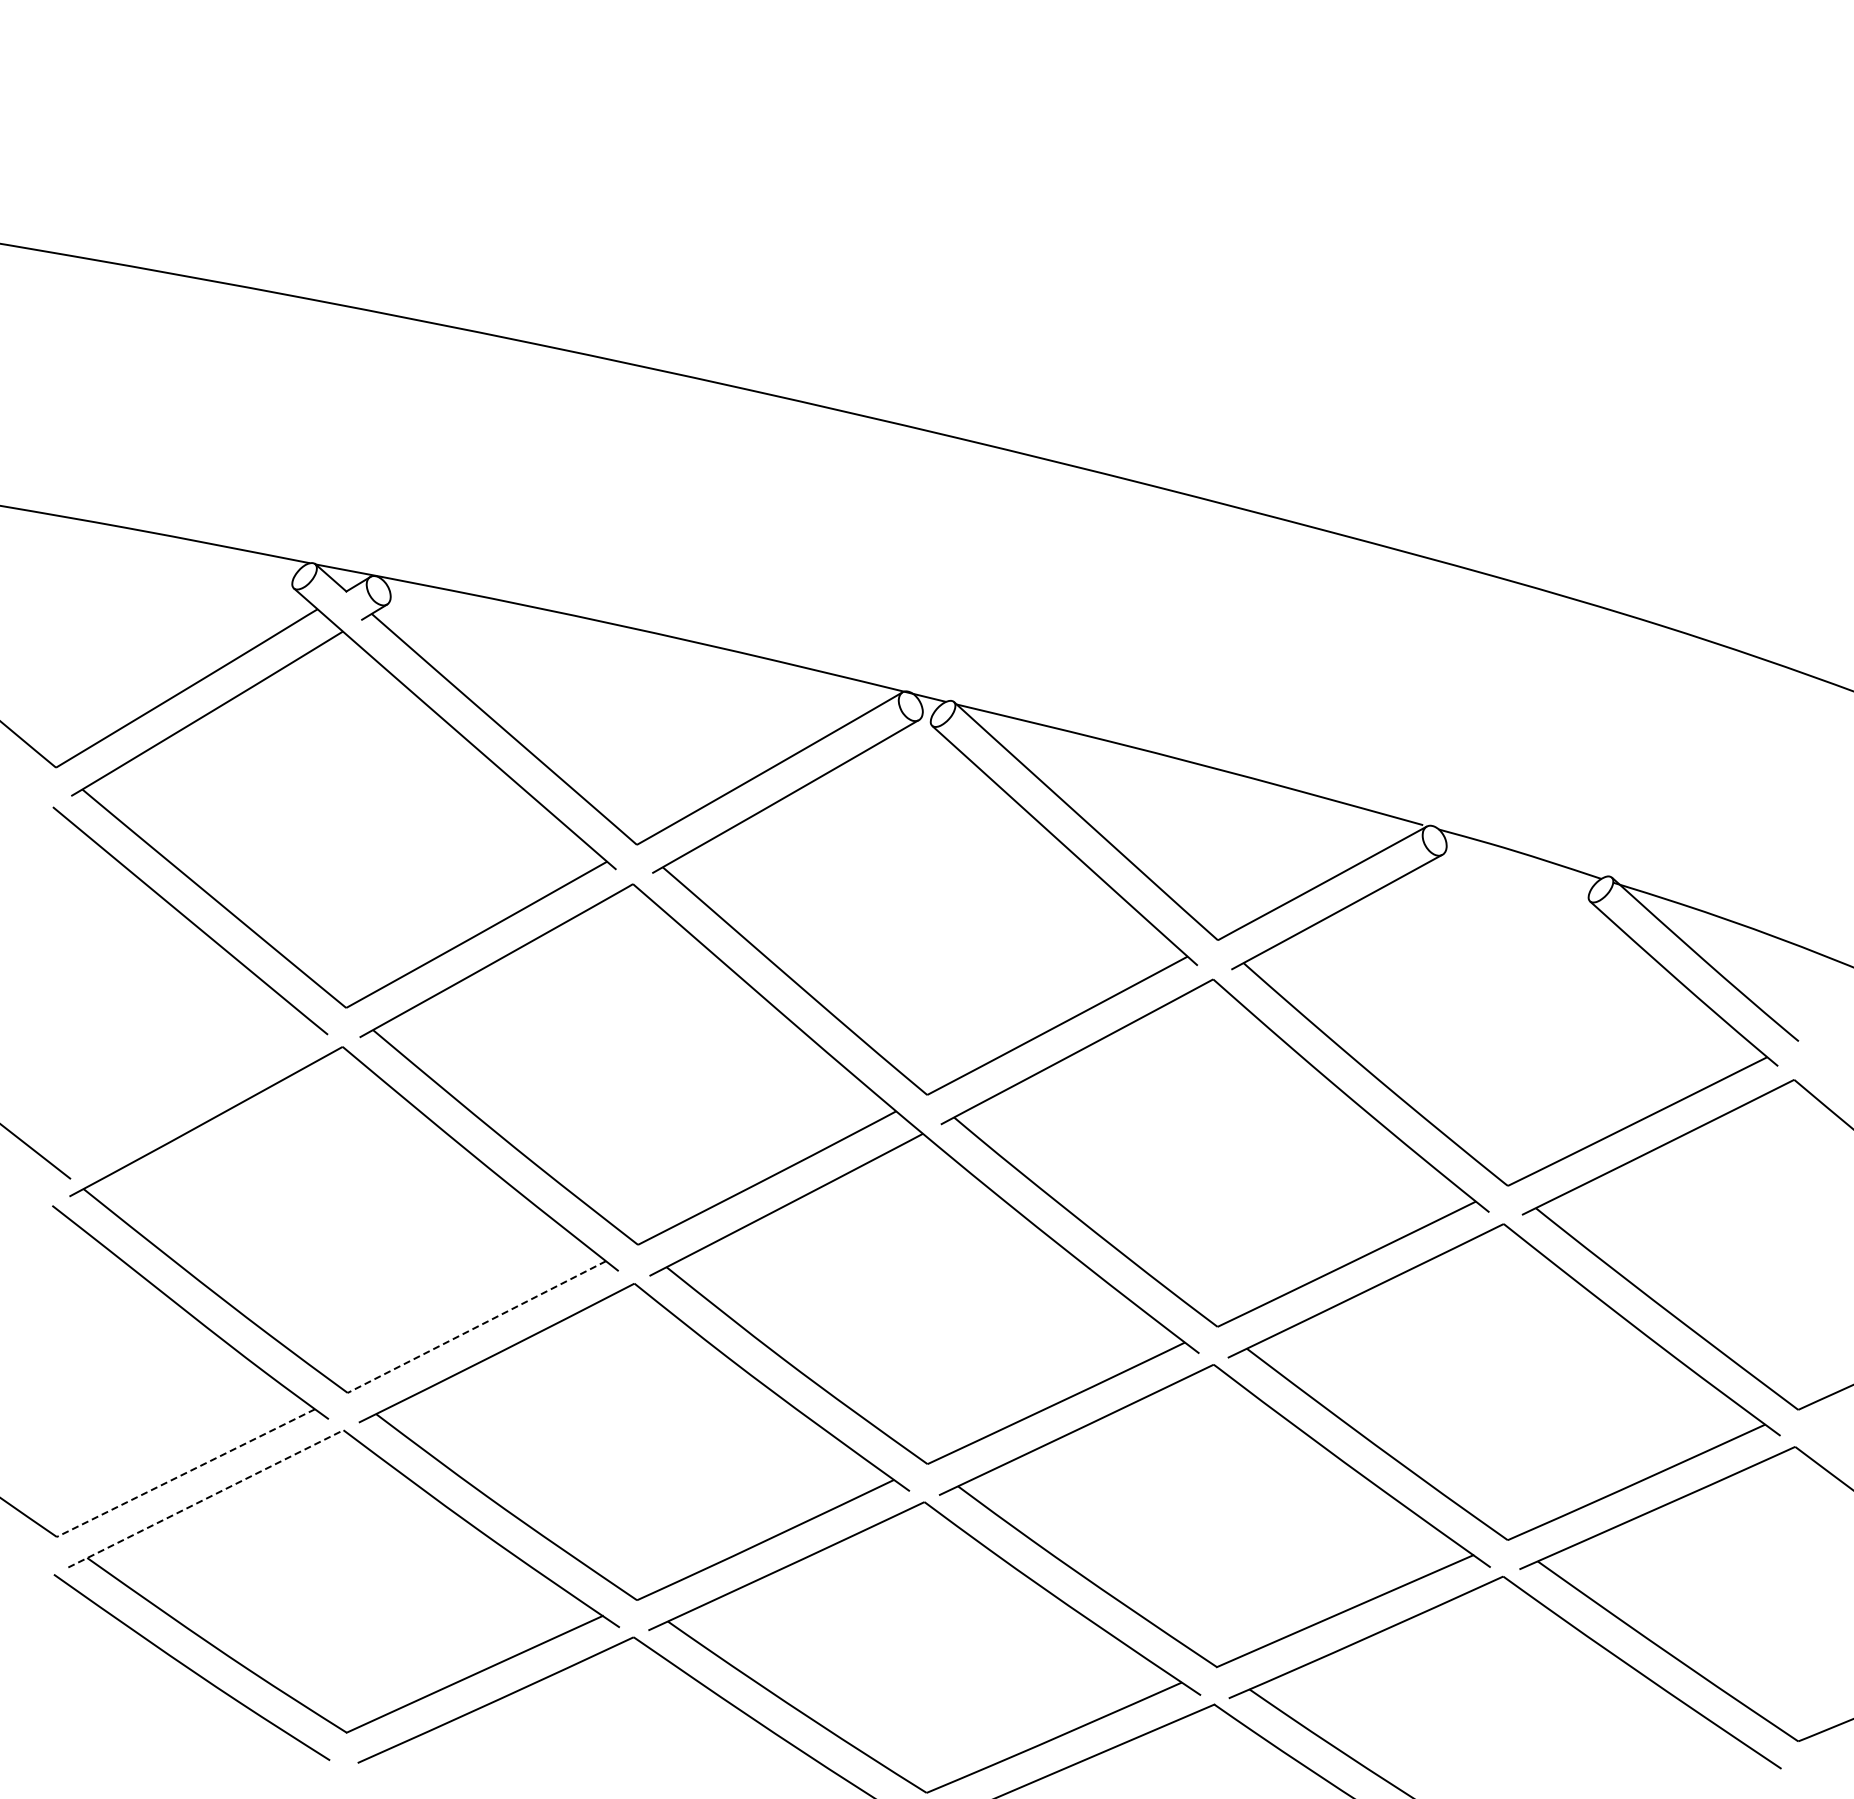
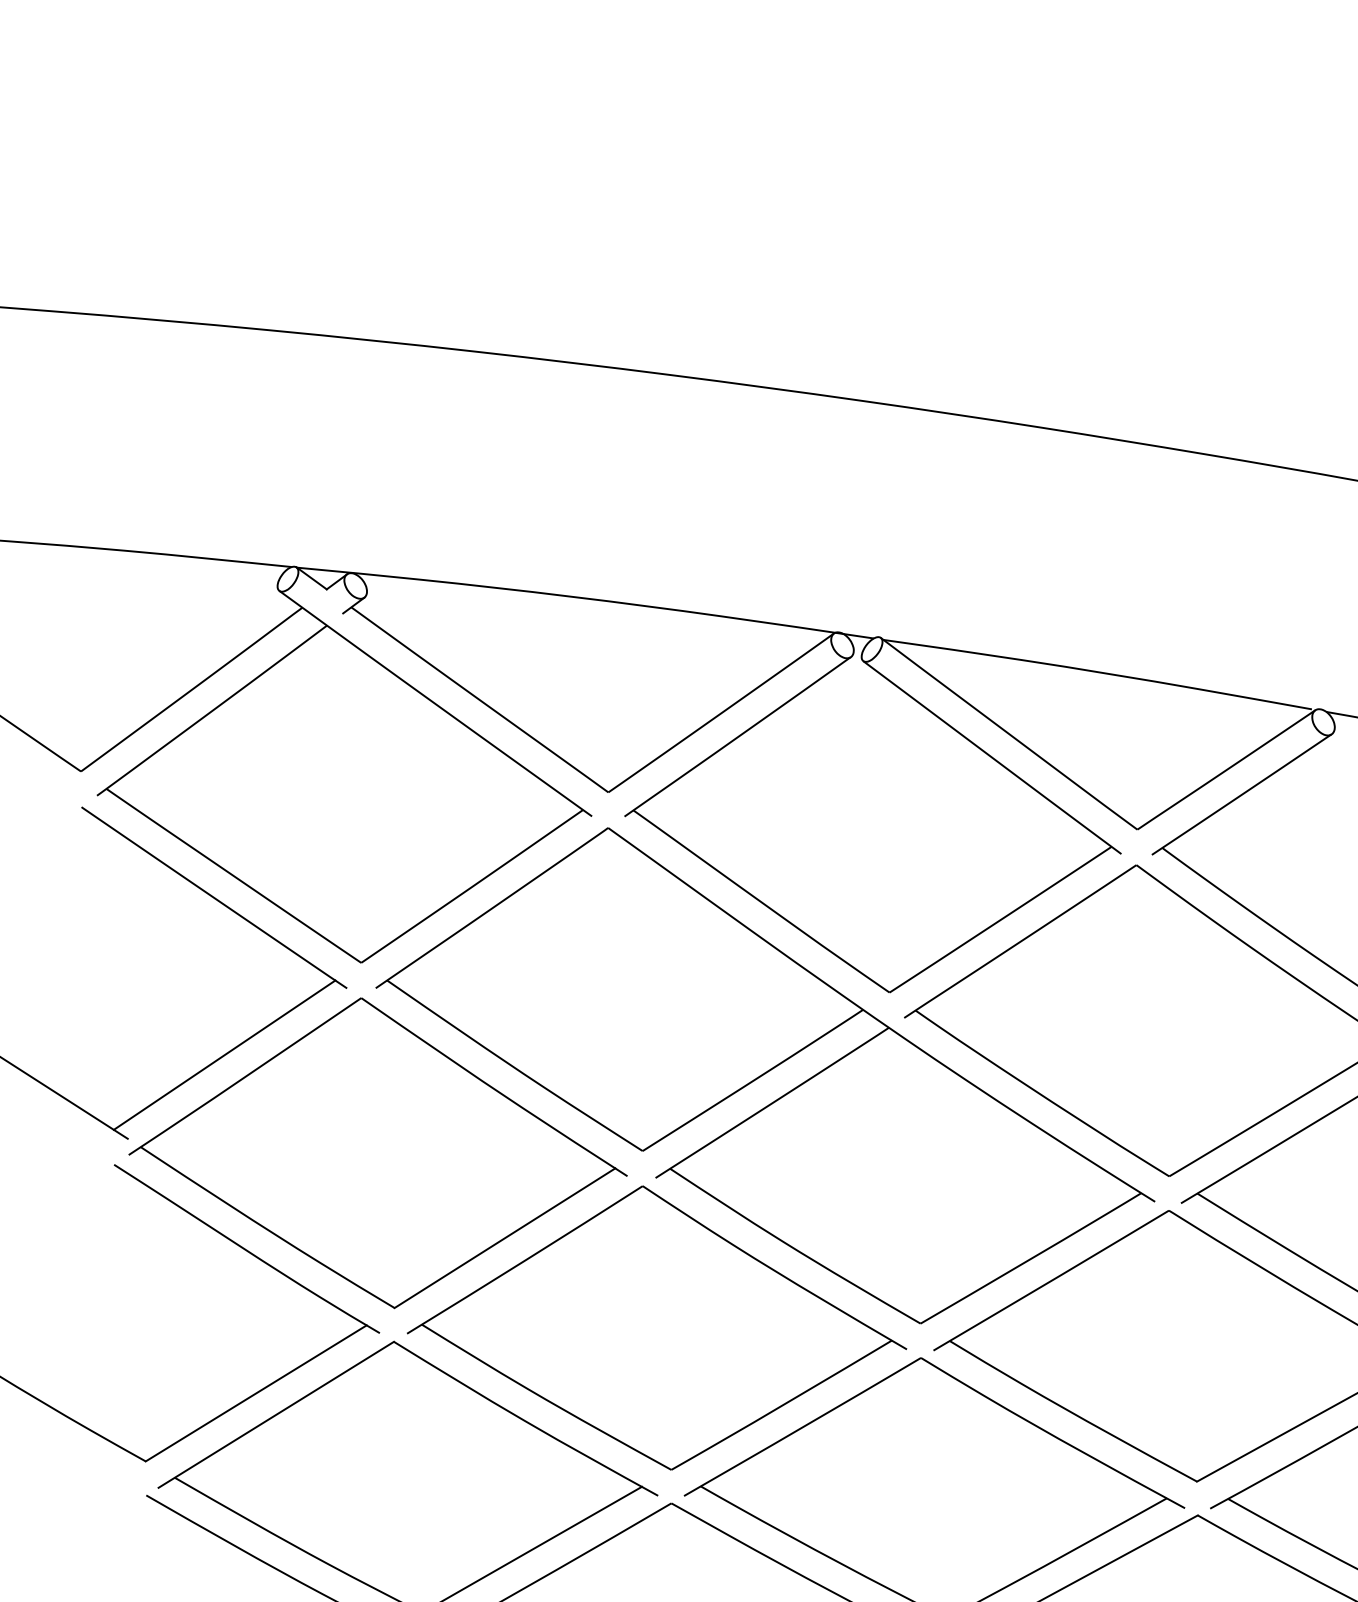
line: (185, 1095) -> (224, 1054), added
line: (476, 1327) -> (504, 1238), dashed -> solid
line: (185, 1473) -> (255, 1393), dashed -> solid
line: (205, 1498) -> (275, 1414), dashed -> solid

